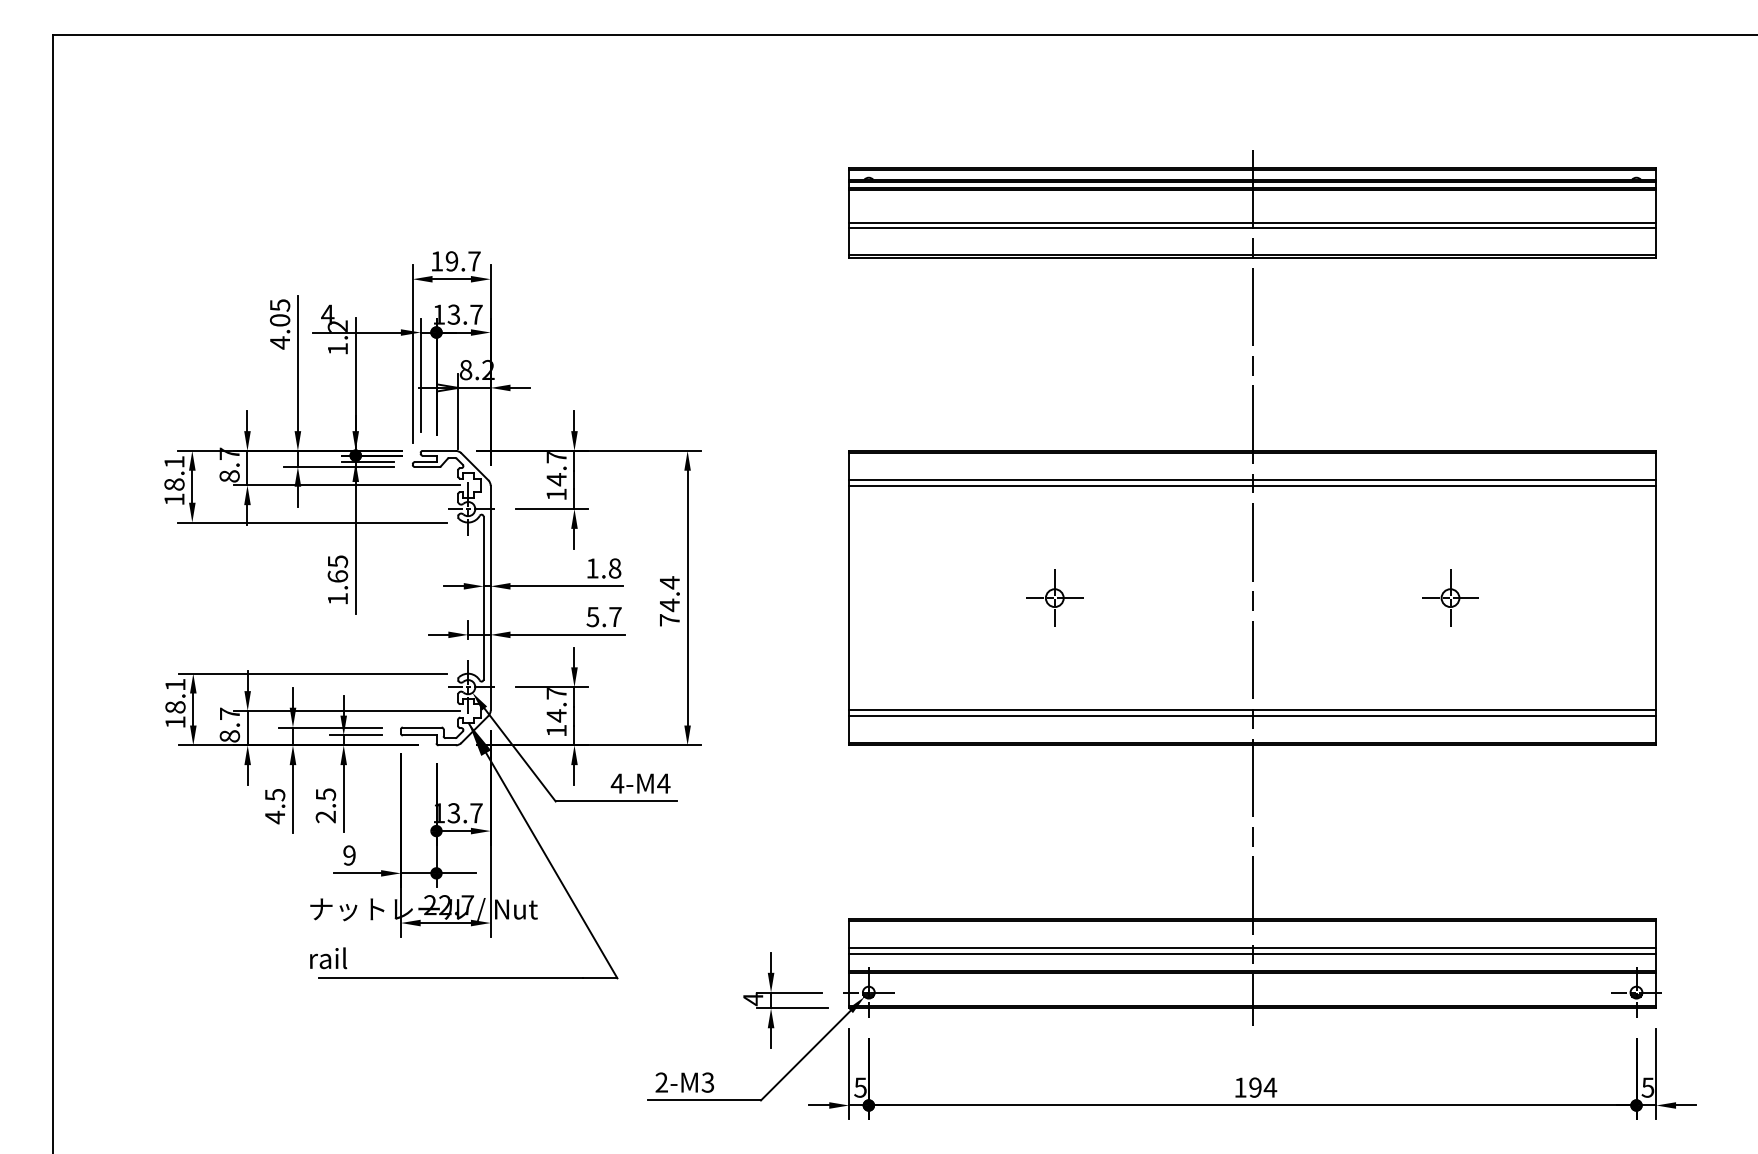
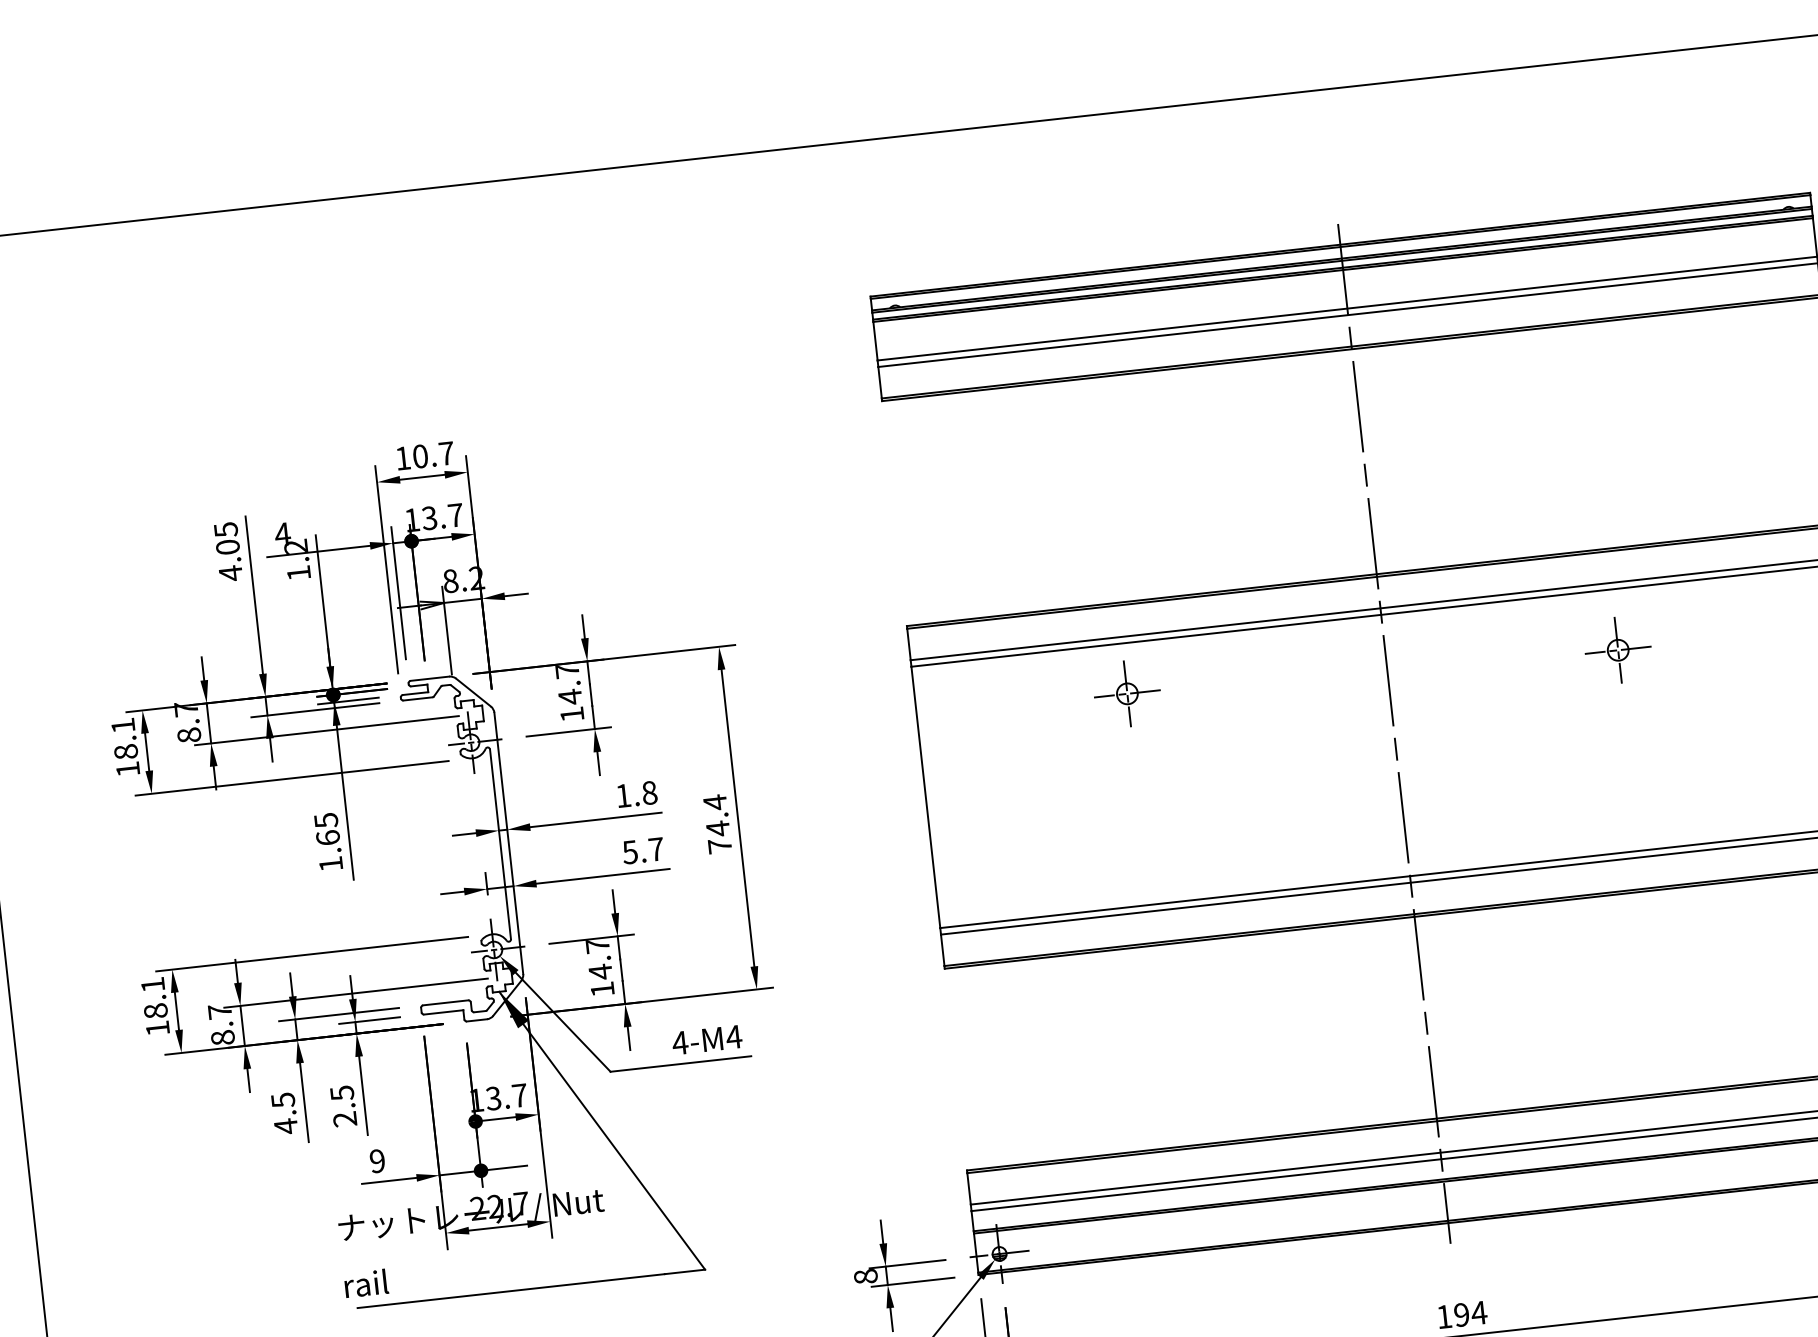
text: (451, 261) -> (419, 456), 19.7 -> 10.7
part: (1054, 597) -> (1126, 693), moved
part: (1450, 597) -> (1618, 649), moved
text: (753, 999) -> (866, 1276), 4 -> 8

